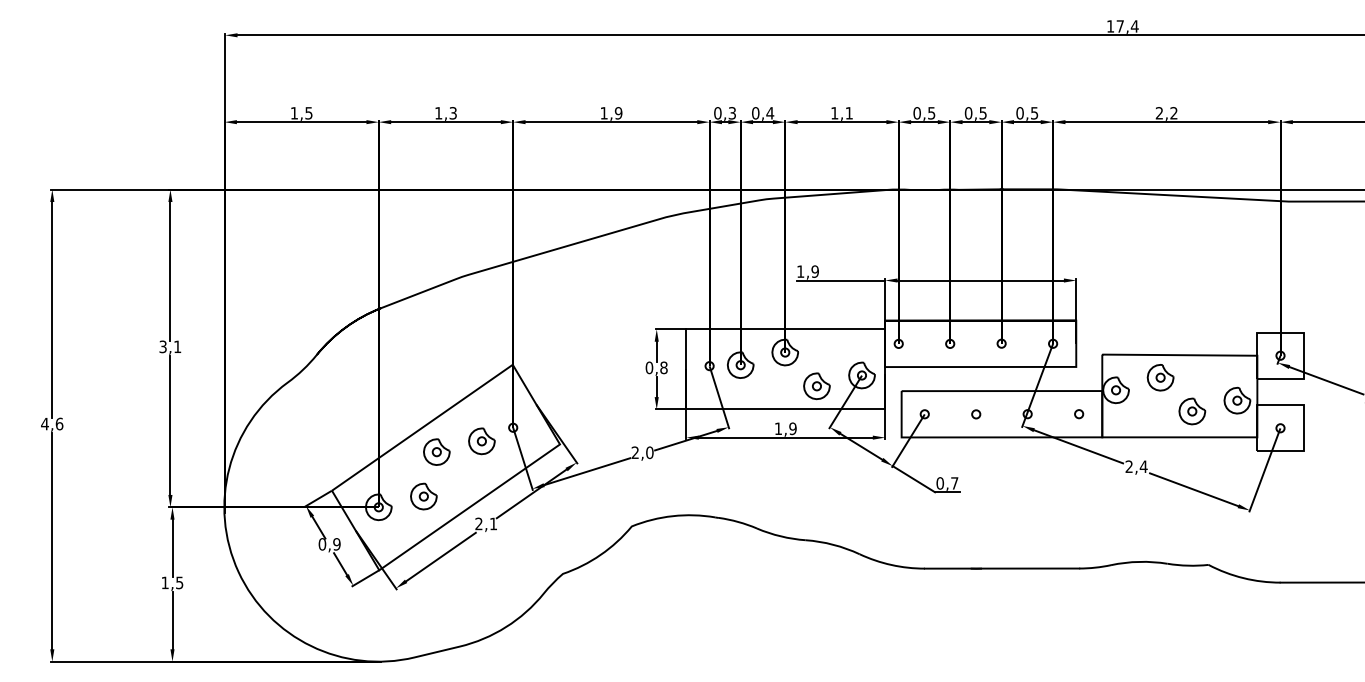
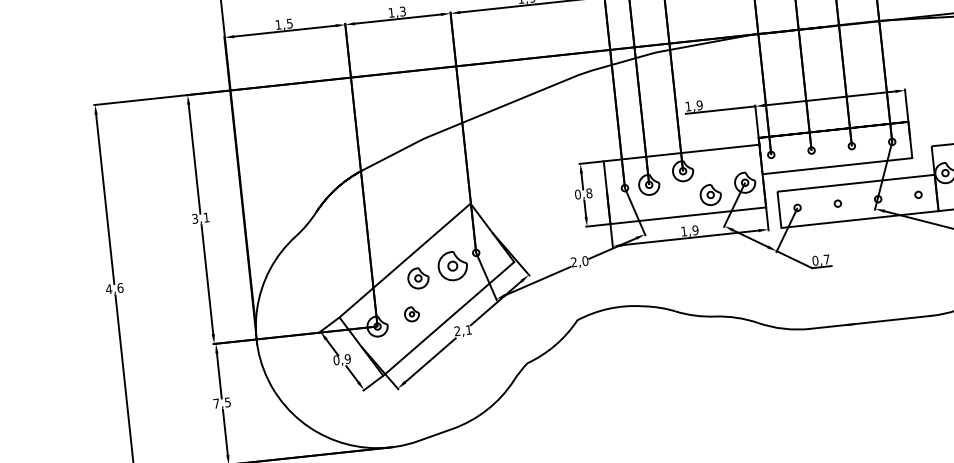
part: (481, 441) -> (452, 266), size x1.4
part: (423, 496) -> (411, 314), size x0.7
text: (164, 582) -> (215, 403), 1,5 -> 7,5

